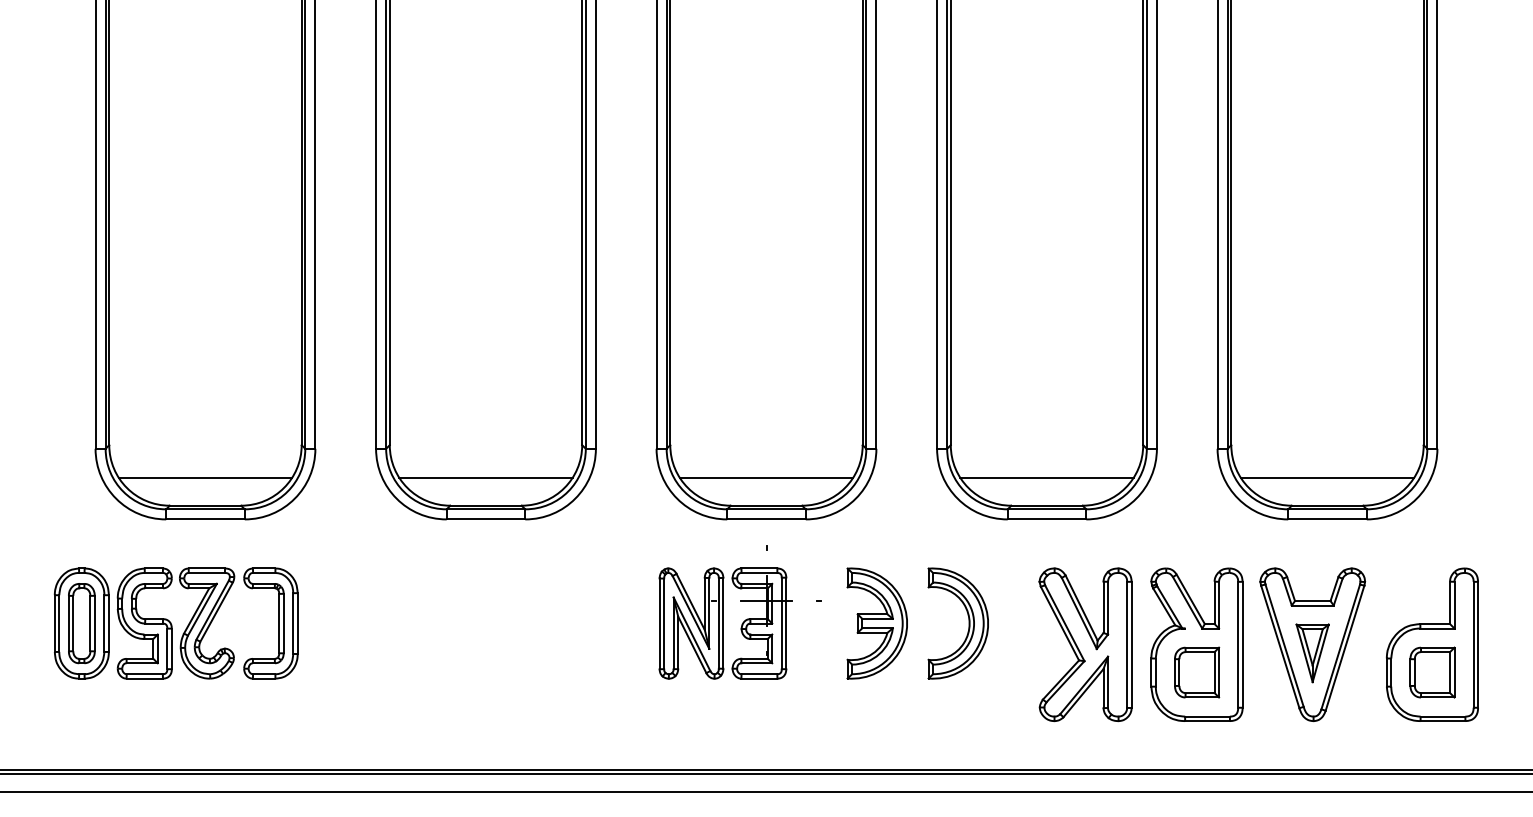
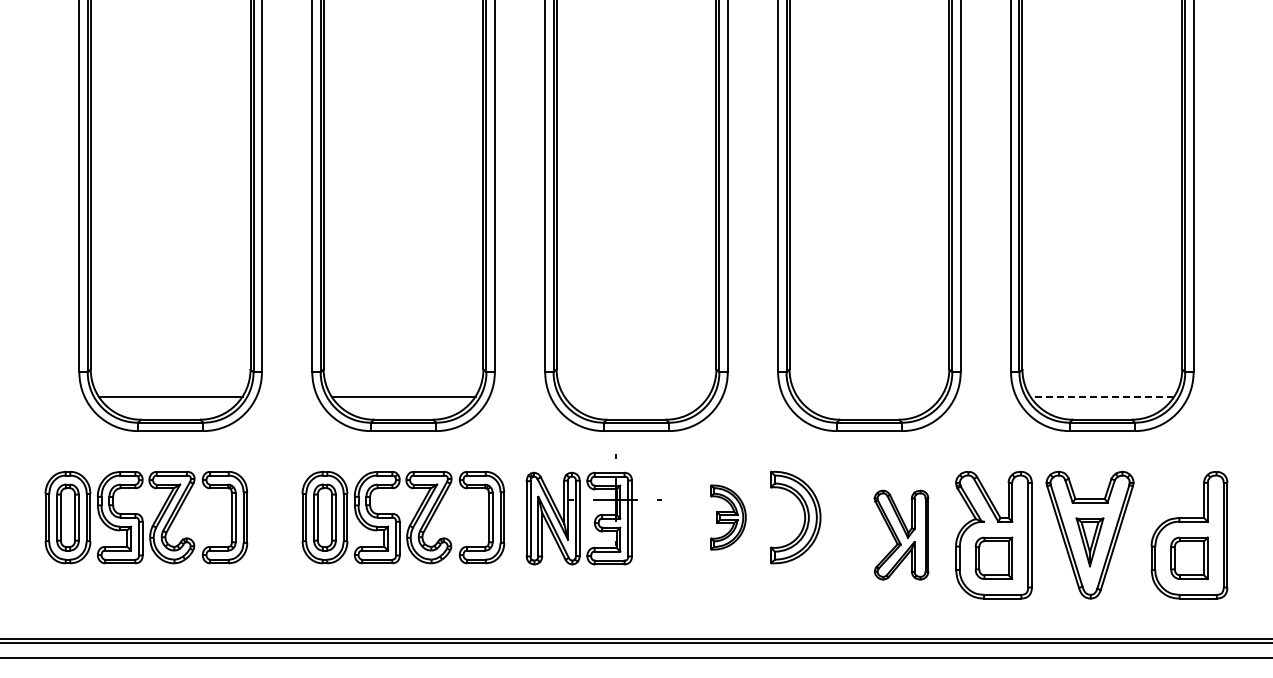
line: (766, 477) -> (636, 396), removed
line: (1047, 477) -> (869, 396), removed
line: (1327, 477) -> (1102, 396), solid -> dashed
part: (746, 618) -> (598, 514), moved
part: (485, 623) -> (403, 517), added
part: (877, 623) -> (728, 517), size x0.7
part: (1085, 643) -> (901, 534), size x0.7

